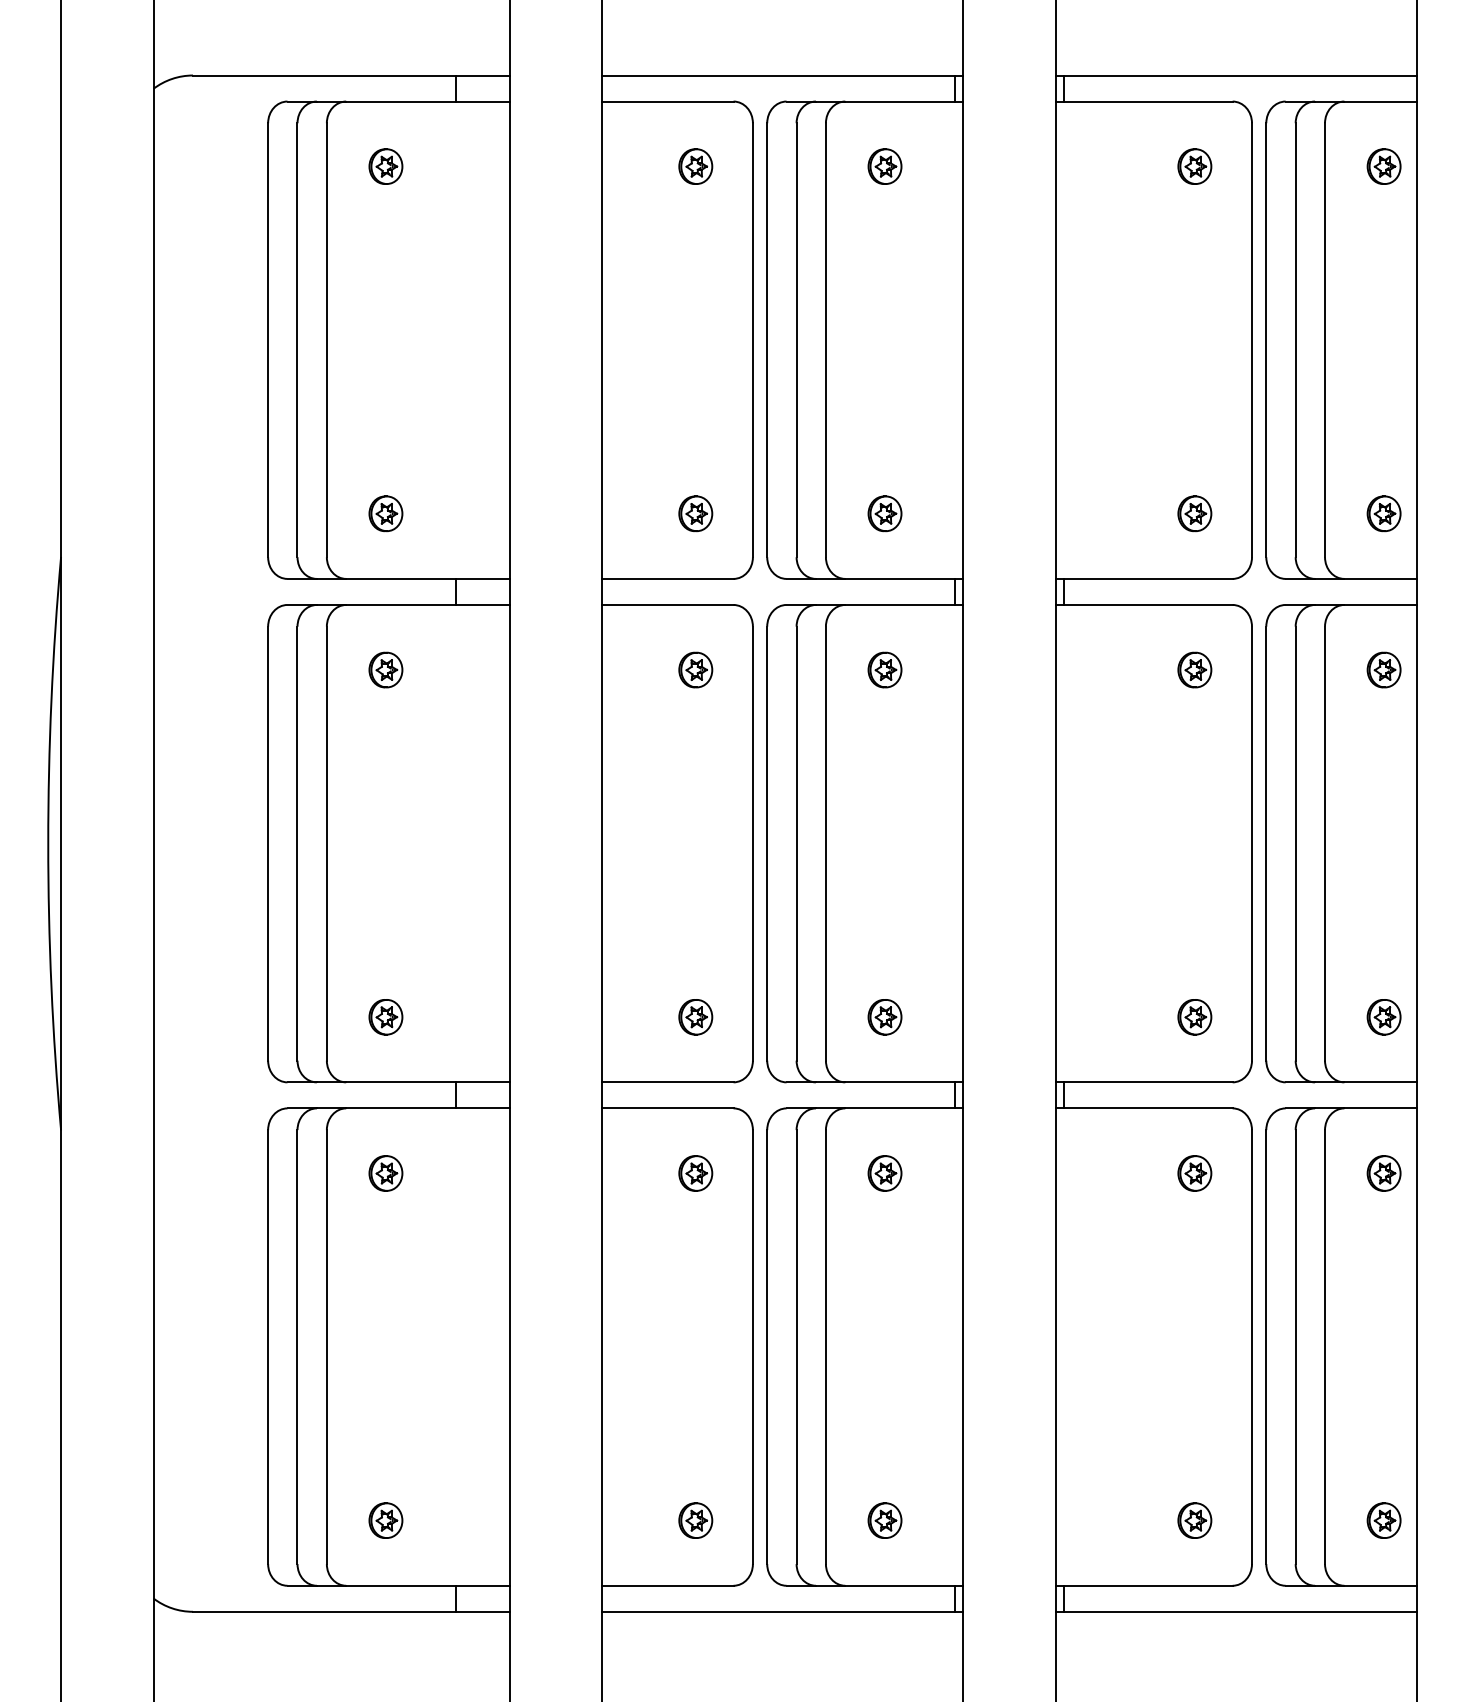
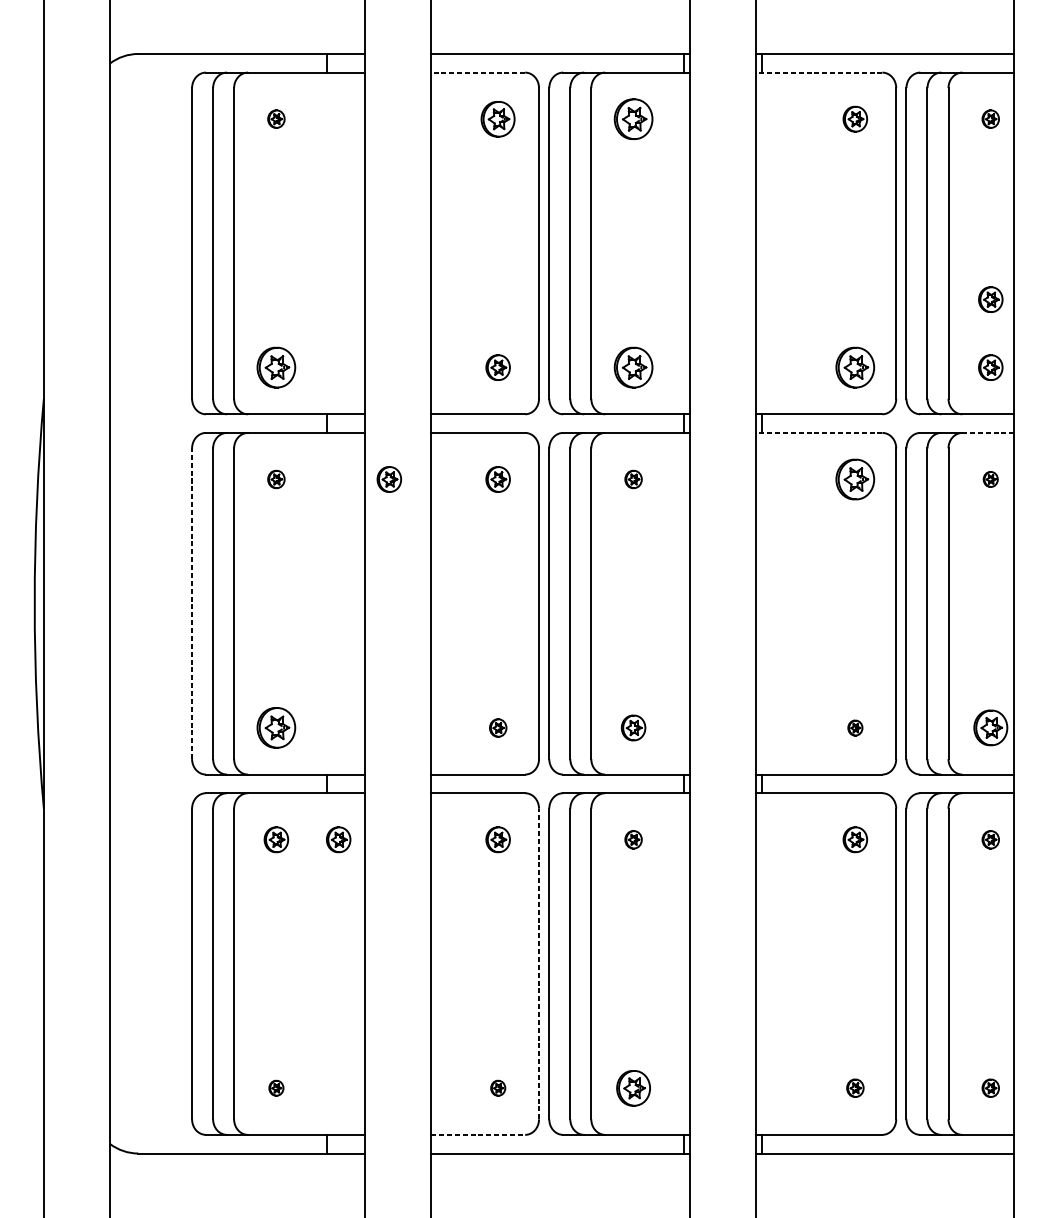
line: (667, 101) -> (477, 72), solid -> dashed
line: (1143, 101) -> (818, 72), solid -> dashed
part: (385, 166) -> (276, 119), size x0.7
part: (695, 166) -> (497, 119), size x1.4
part: (884, 166) -> (633, 119), size x1.6
part: (1383, 166) -> (990, 119), size x0.7
part: (1383, 418) -> (990, 299), added
part: (385, 513) -> (276, 367), size x1.6
part: (884, 513) -> (633, 367), size x1.6
part: (1194, 513) -> (855, 367), size x1.6
line: (1143, 604) -> (818, 432), solid -> dashed
line: (1380, 604) -> (988, 432), solid -> dashed
part: (385, 669) -> (276, 479), size x0.7
part: (543, 669) -> (389, 479), added
part: (884, 669) -> (633, 479), size x0.7
part: (1194, 669) -> (855, 479), size x1.6
part: (1383, 669) -> (990, 479), size x0.6
line: (268, 843) -> (192, 603), solid -> dashed
part: (385, 1017) -> (276, 728), size x1.6
part: (695, 1017) -> (497, 728), size x0.7
part: (1194, 1017) -> (855, 728), size x0.6
part: (1383, 1017) -> (990, 728), size x1.4
part: (472, 1173) -> (338, 839), added
part: (884, 1173) -> (633, 839), size x0.7
part: (1383, 1173) -> (990, 839), size x0.7
line: (752, 1347) -> (538, 964), solid -> dashed
part: (385, 1520) -> (276, 1088), size x0.6
part: (695, 1520) -> (497, 1088), size x0.6
part: (884, 1520) -> (633, 1088), size x1.4
part: (1194, 1520) -> (855, 1088), size x0.7
part: (1383, 1520) -> (990, 1088), size x0.7
line: (667, 1585) -> (477, 1134), solid -> dashed

